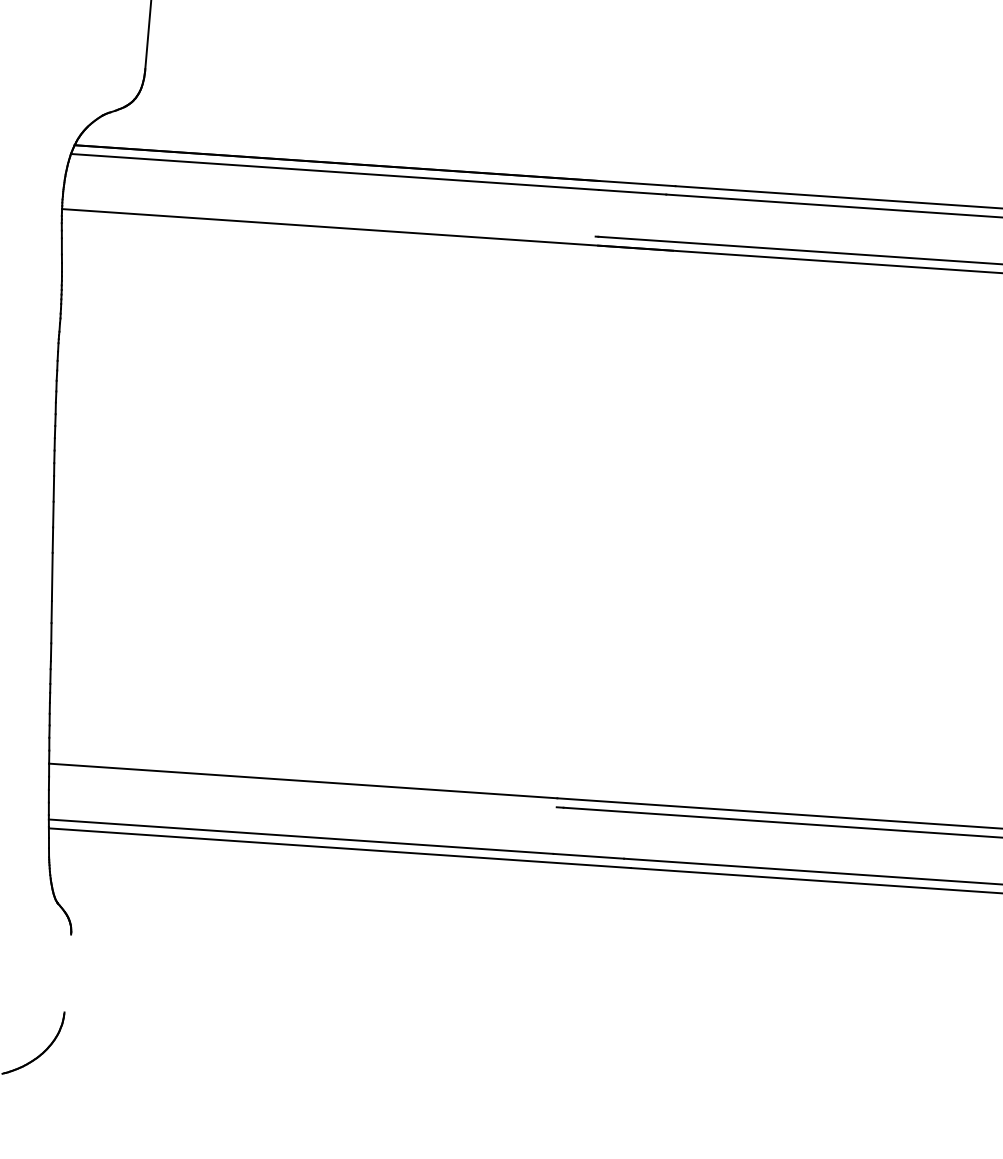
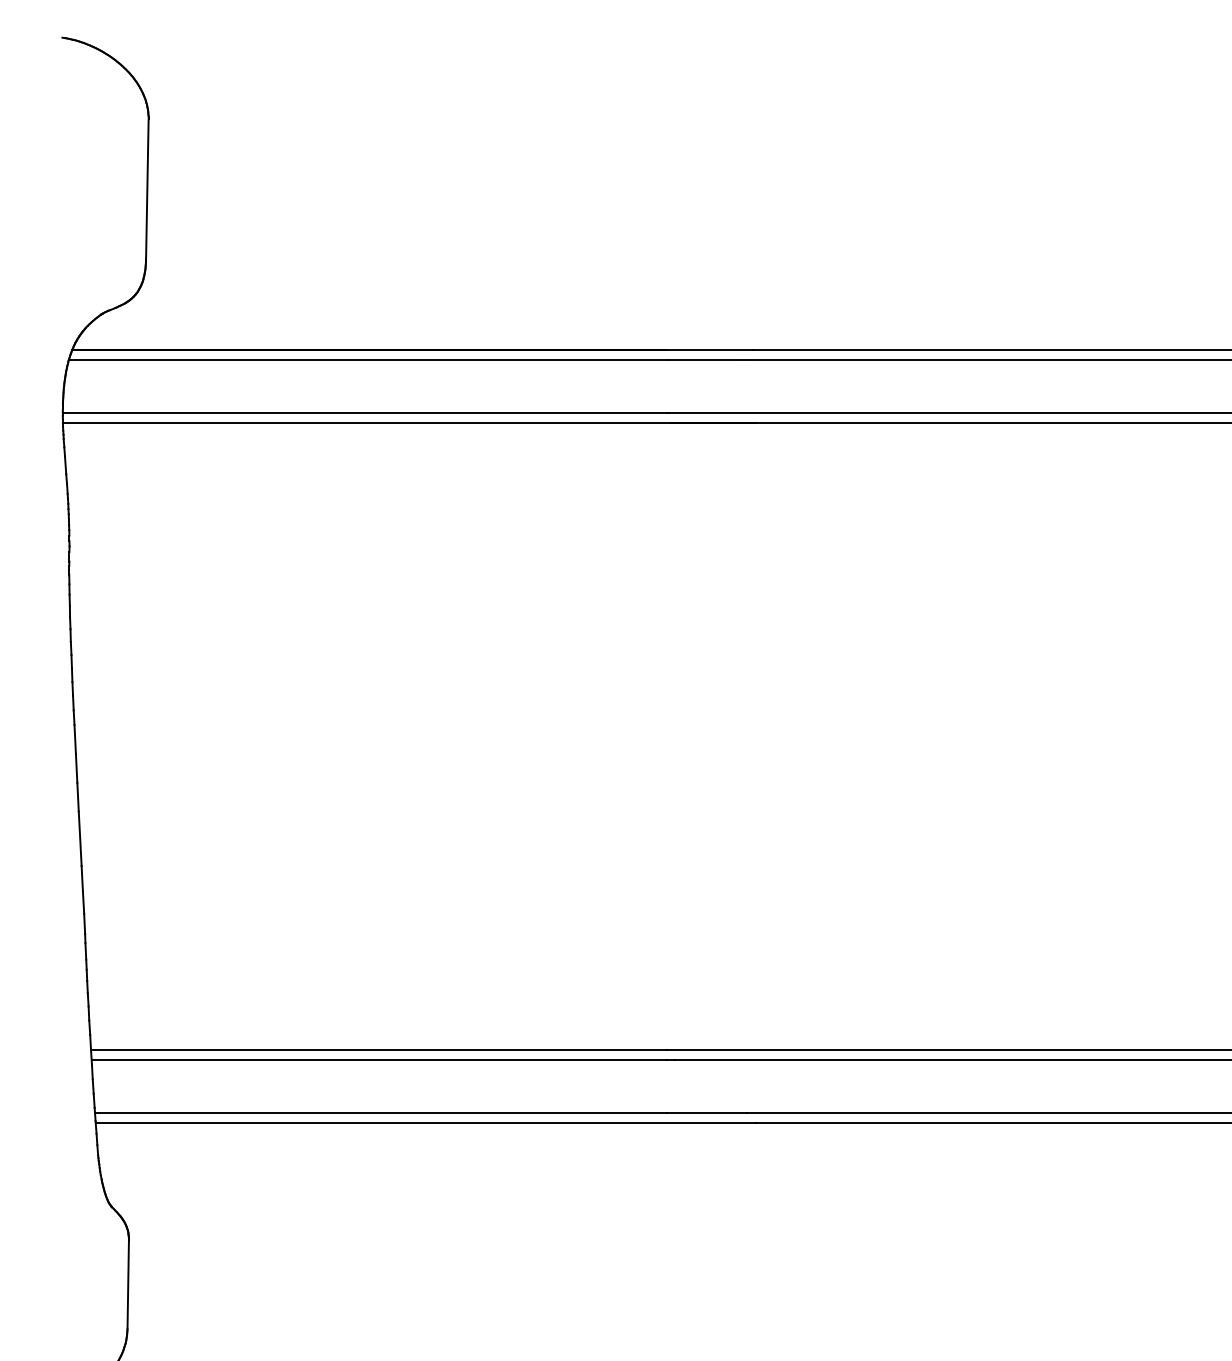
line: (328, 218) -> (364, 413), added
line: (303, 789) -> (379, 1059), added
line: (67, 972) -> (127, 1284), added

